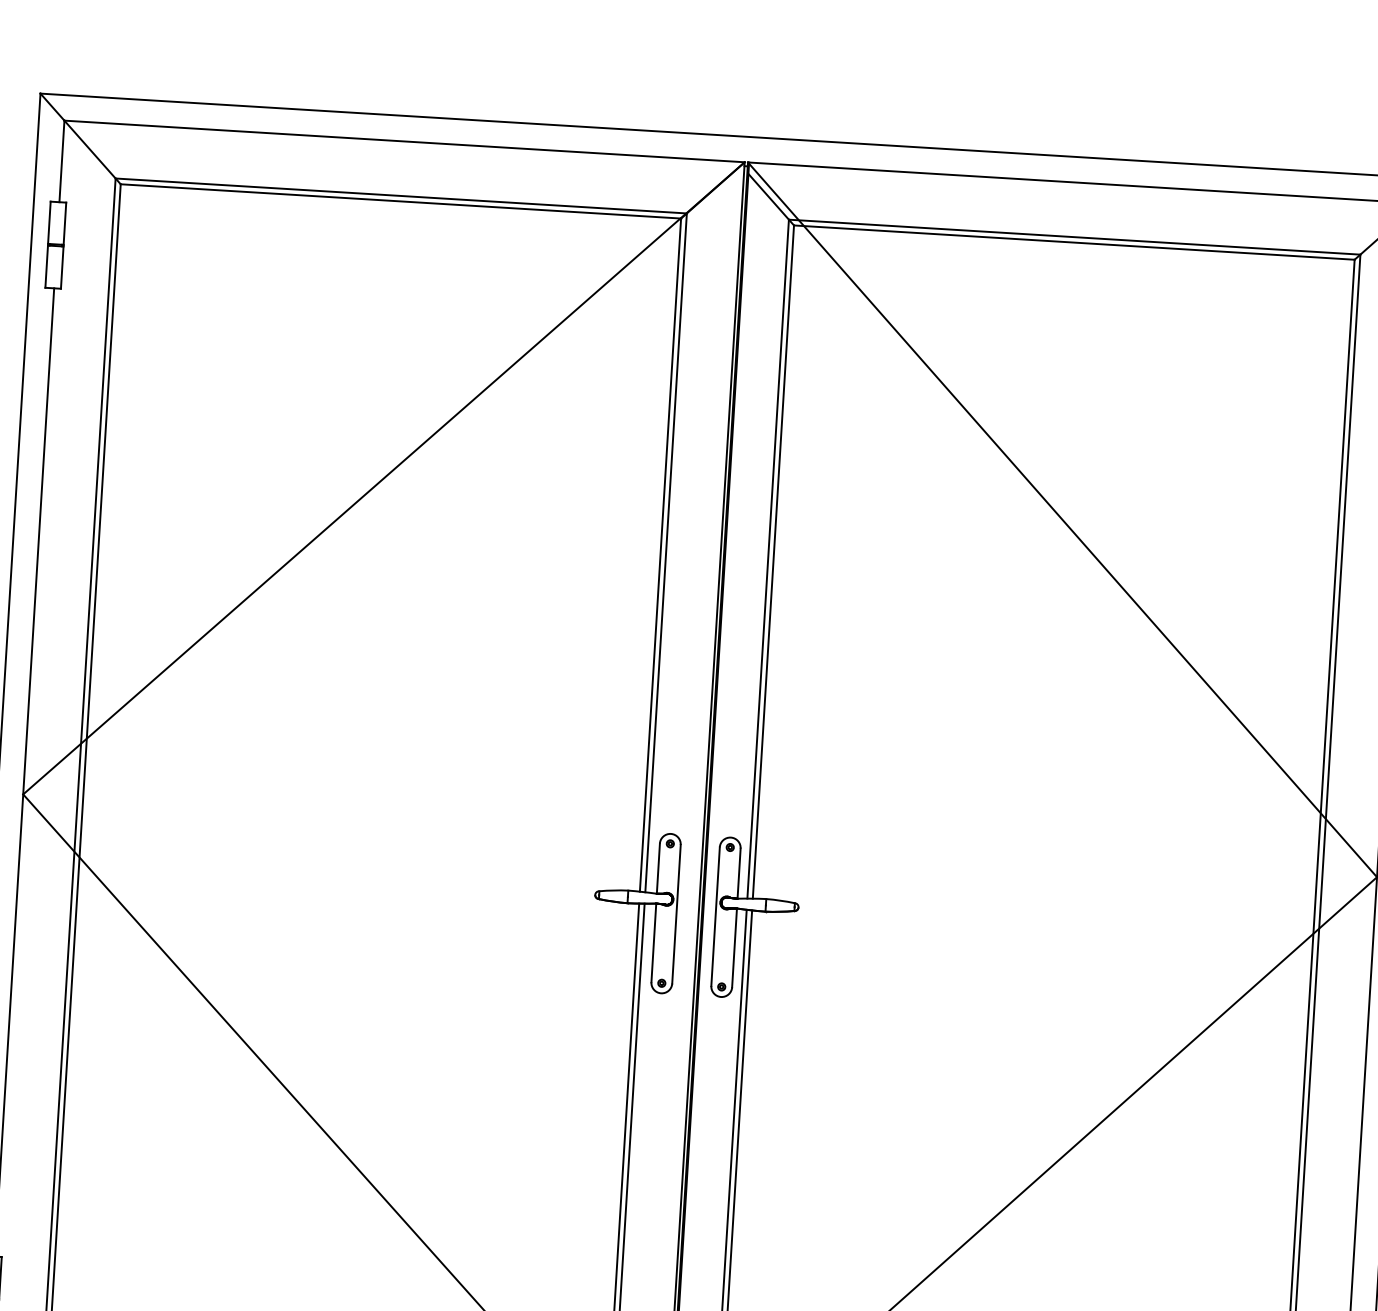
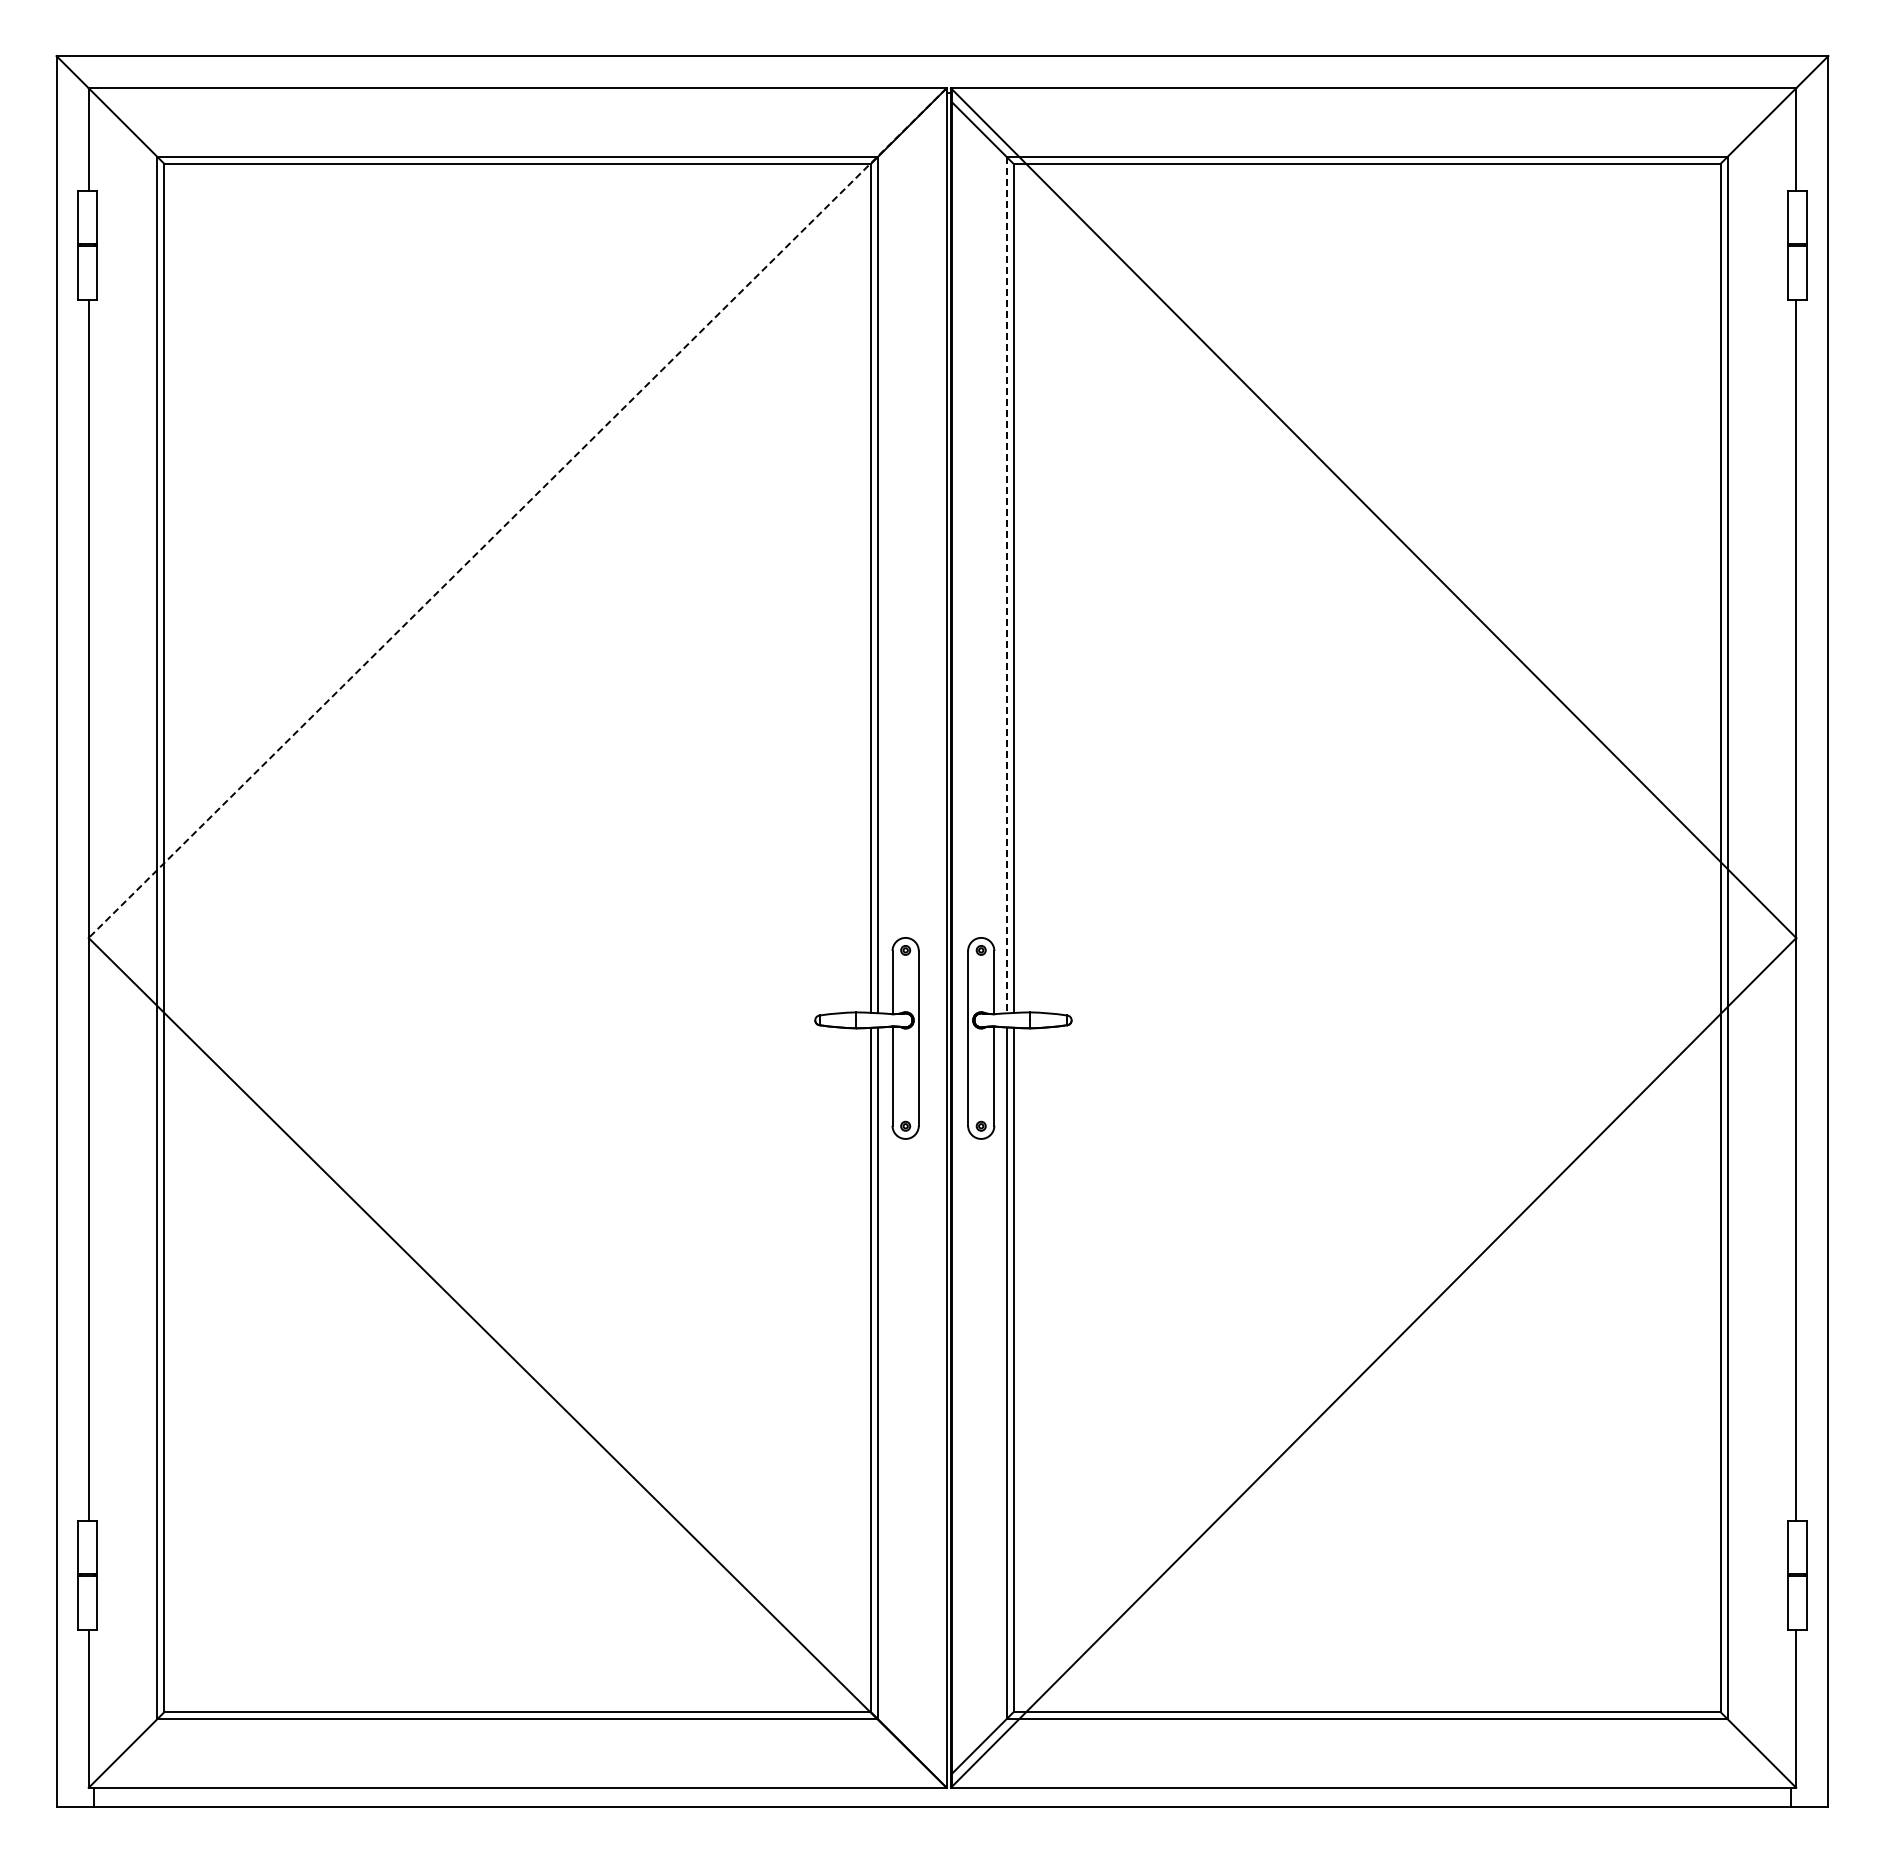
line: (383, 478) -> (517, 513), solid -> dashed
line: (767, 559) -> (1006, 585), solid -> dashed

